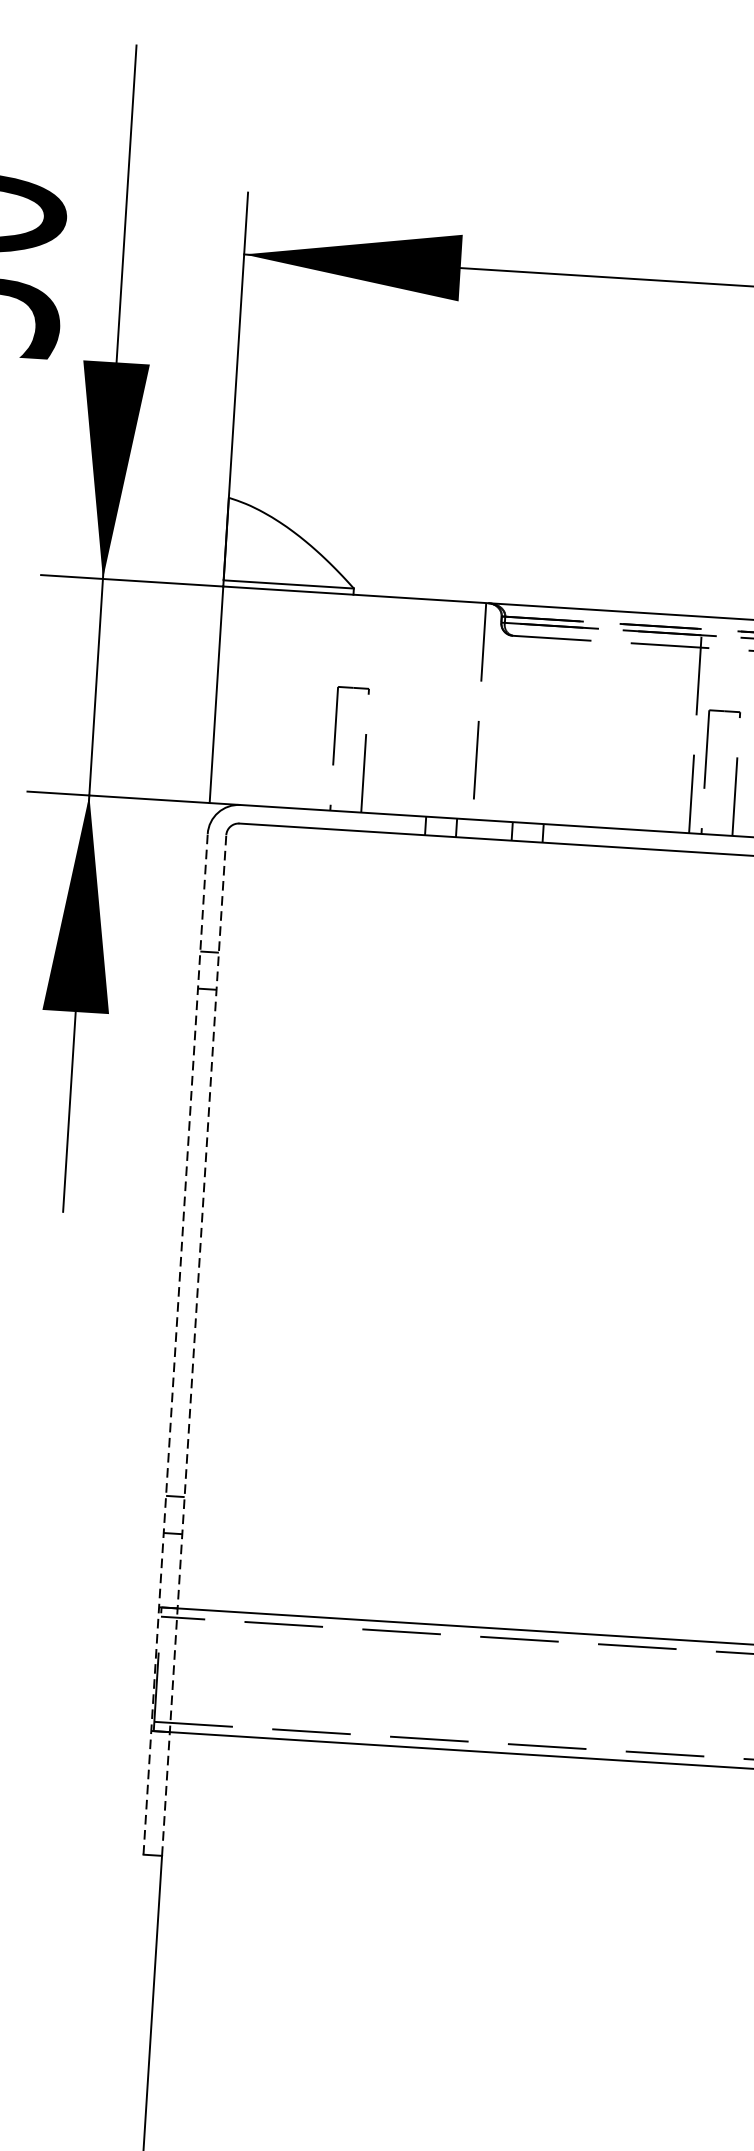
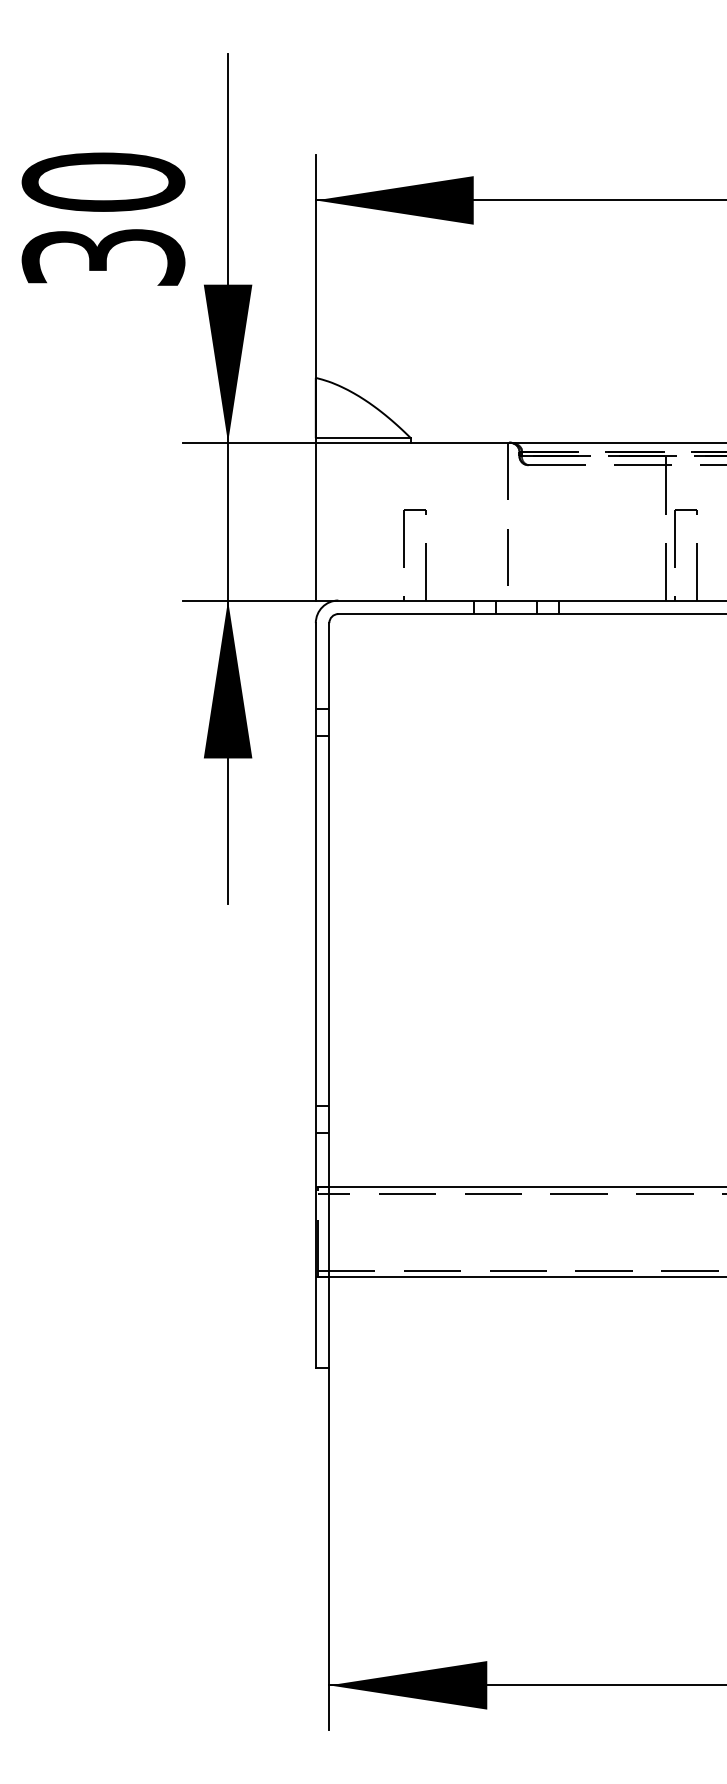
line: (175, 1343) -> (315, 994), dashed -> solid
line: (194, 1344) -> (329, 994), dashed -> solid

